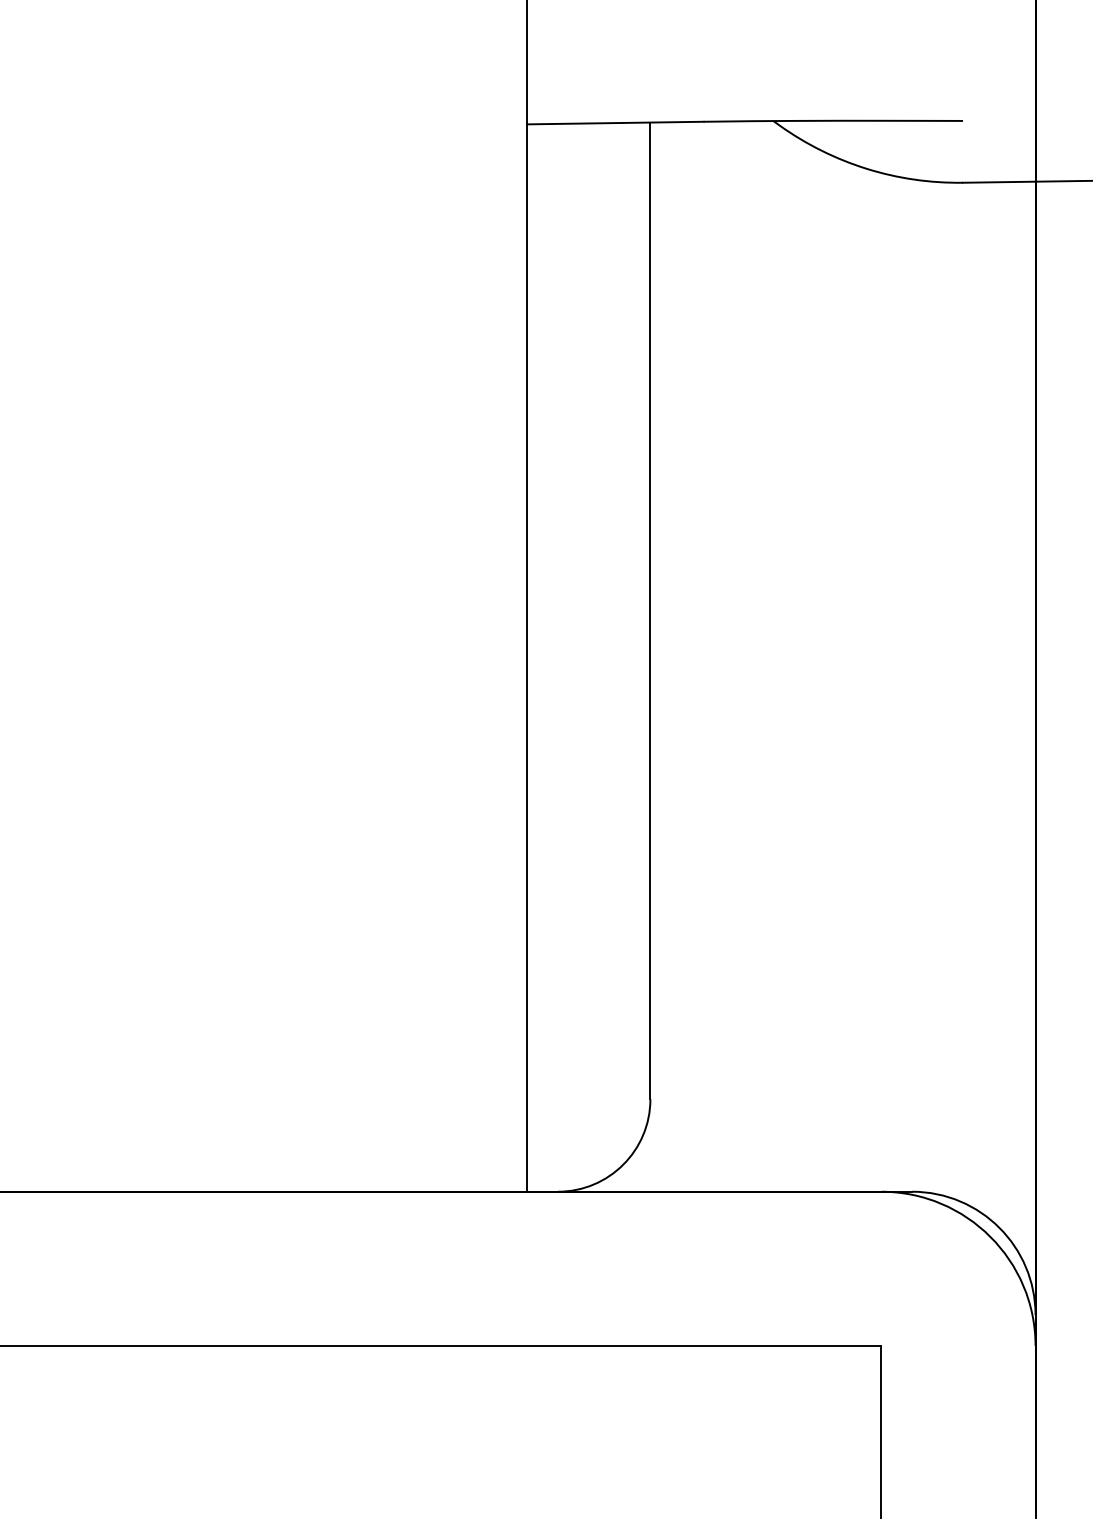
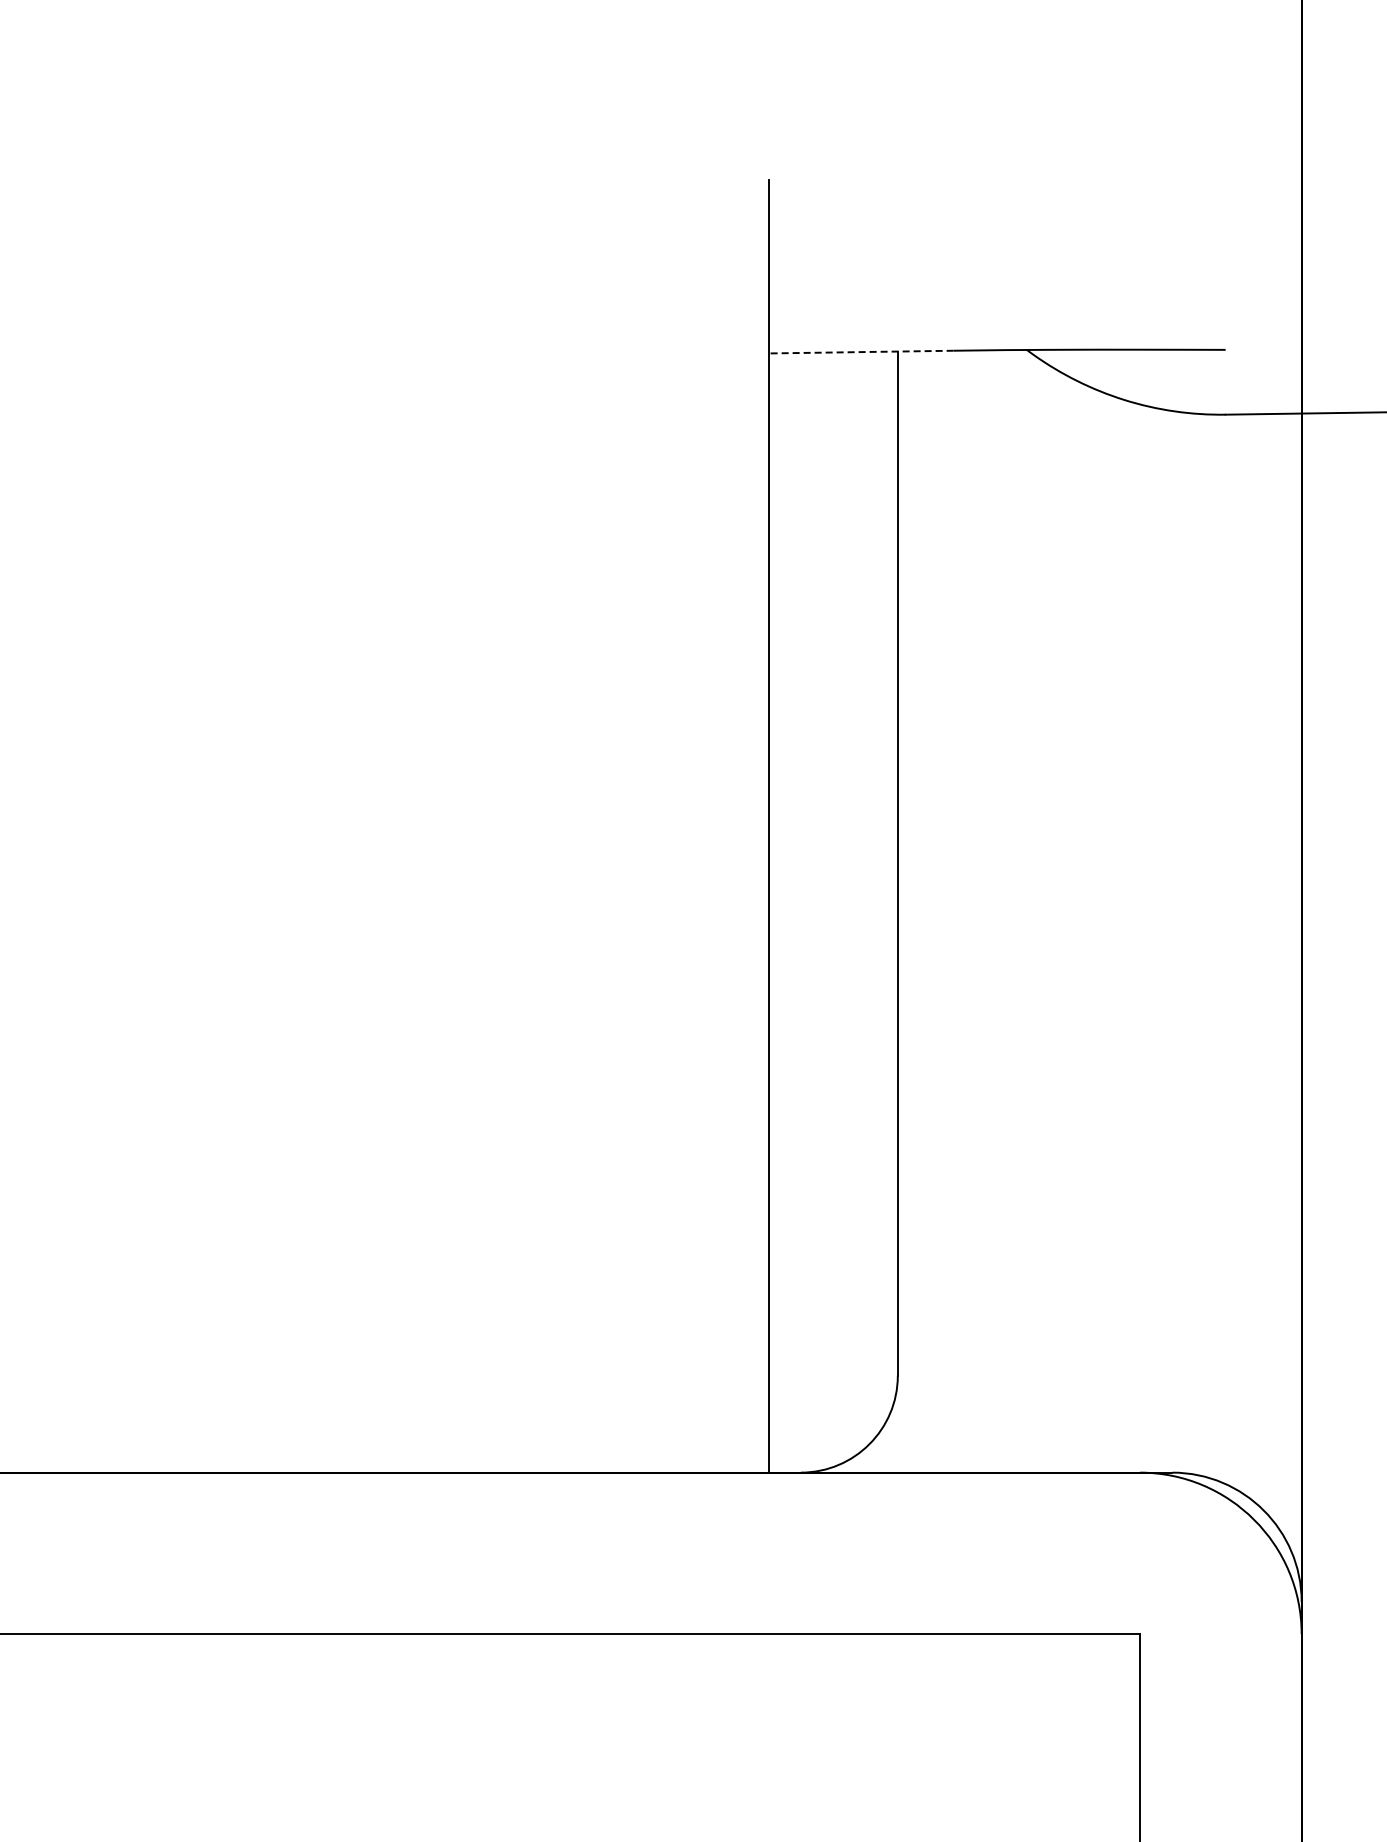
line: (615, 123) -> (861, 352), solid -> dashed

